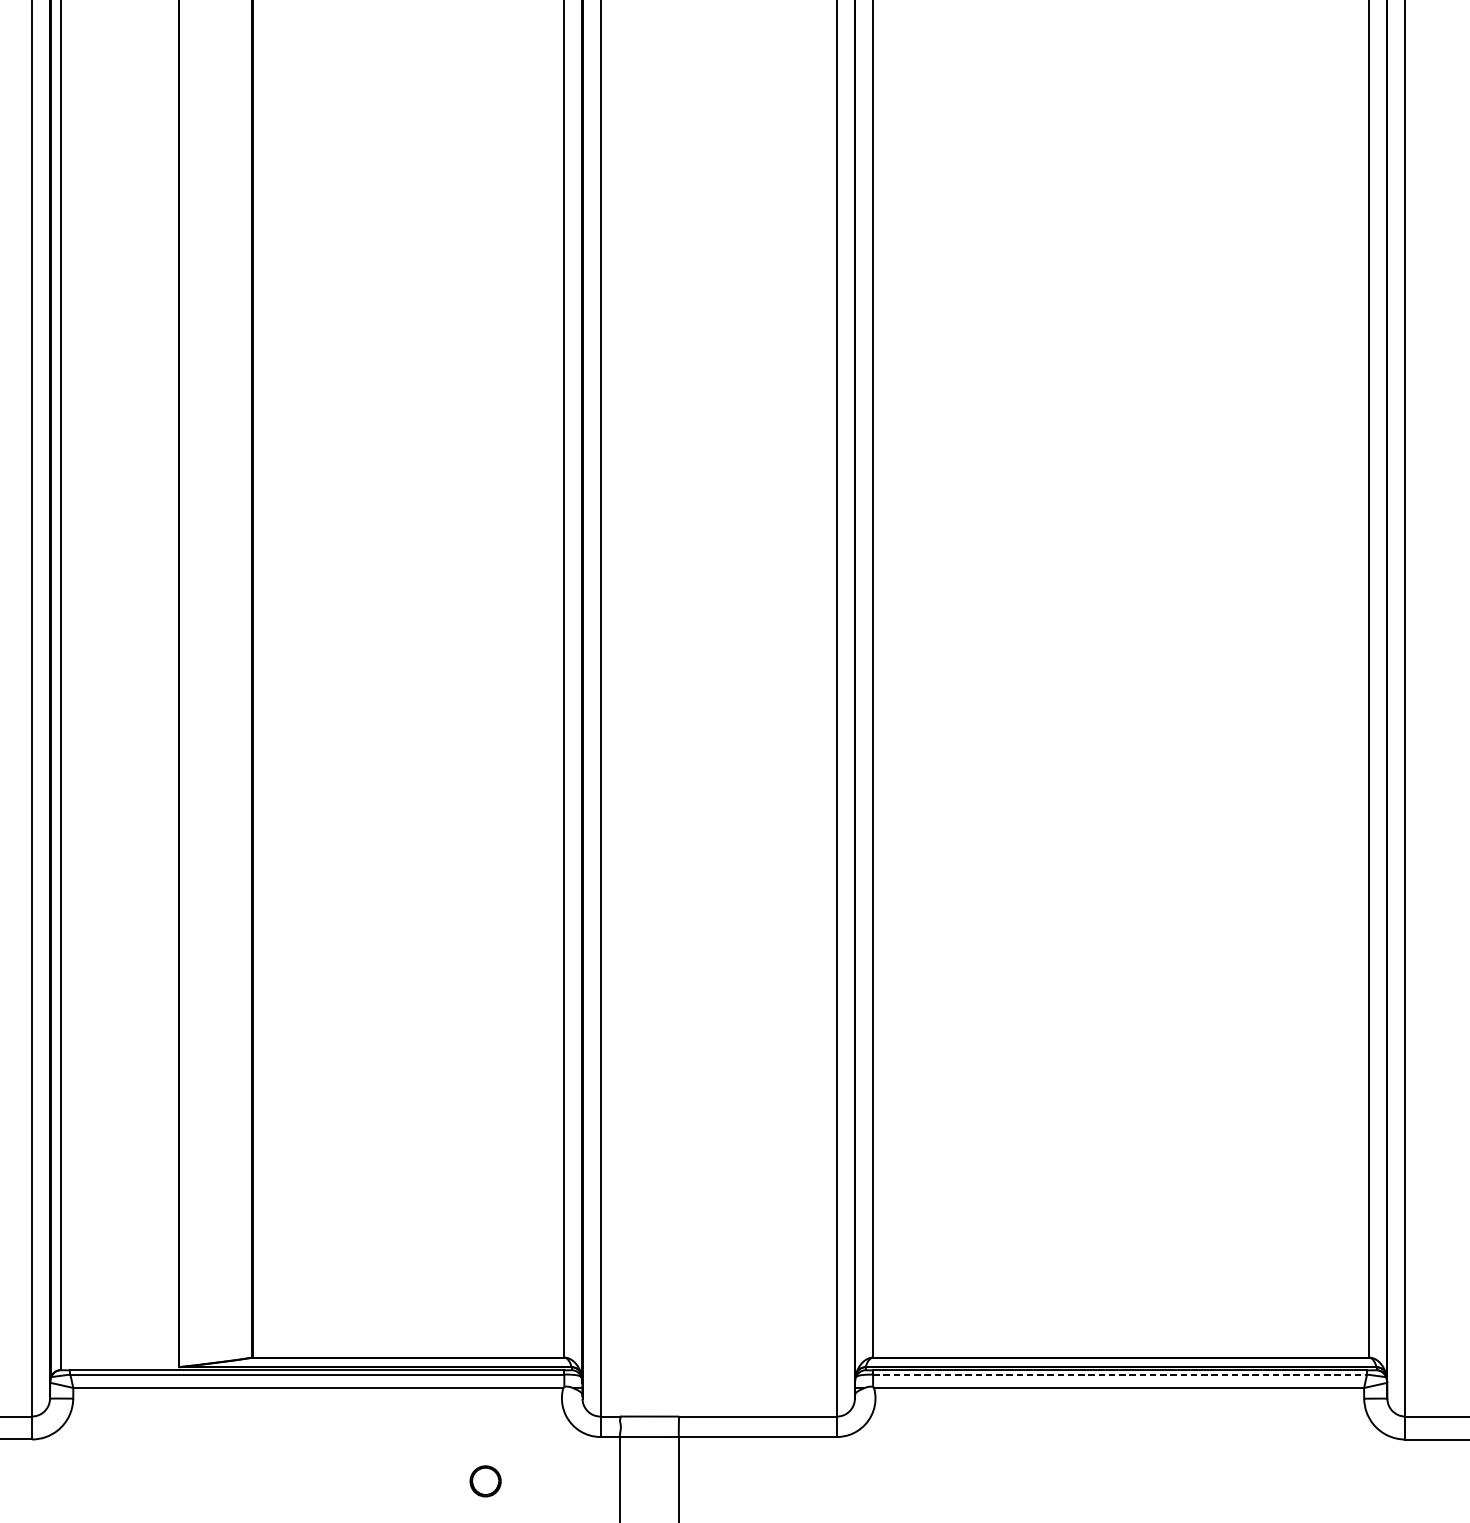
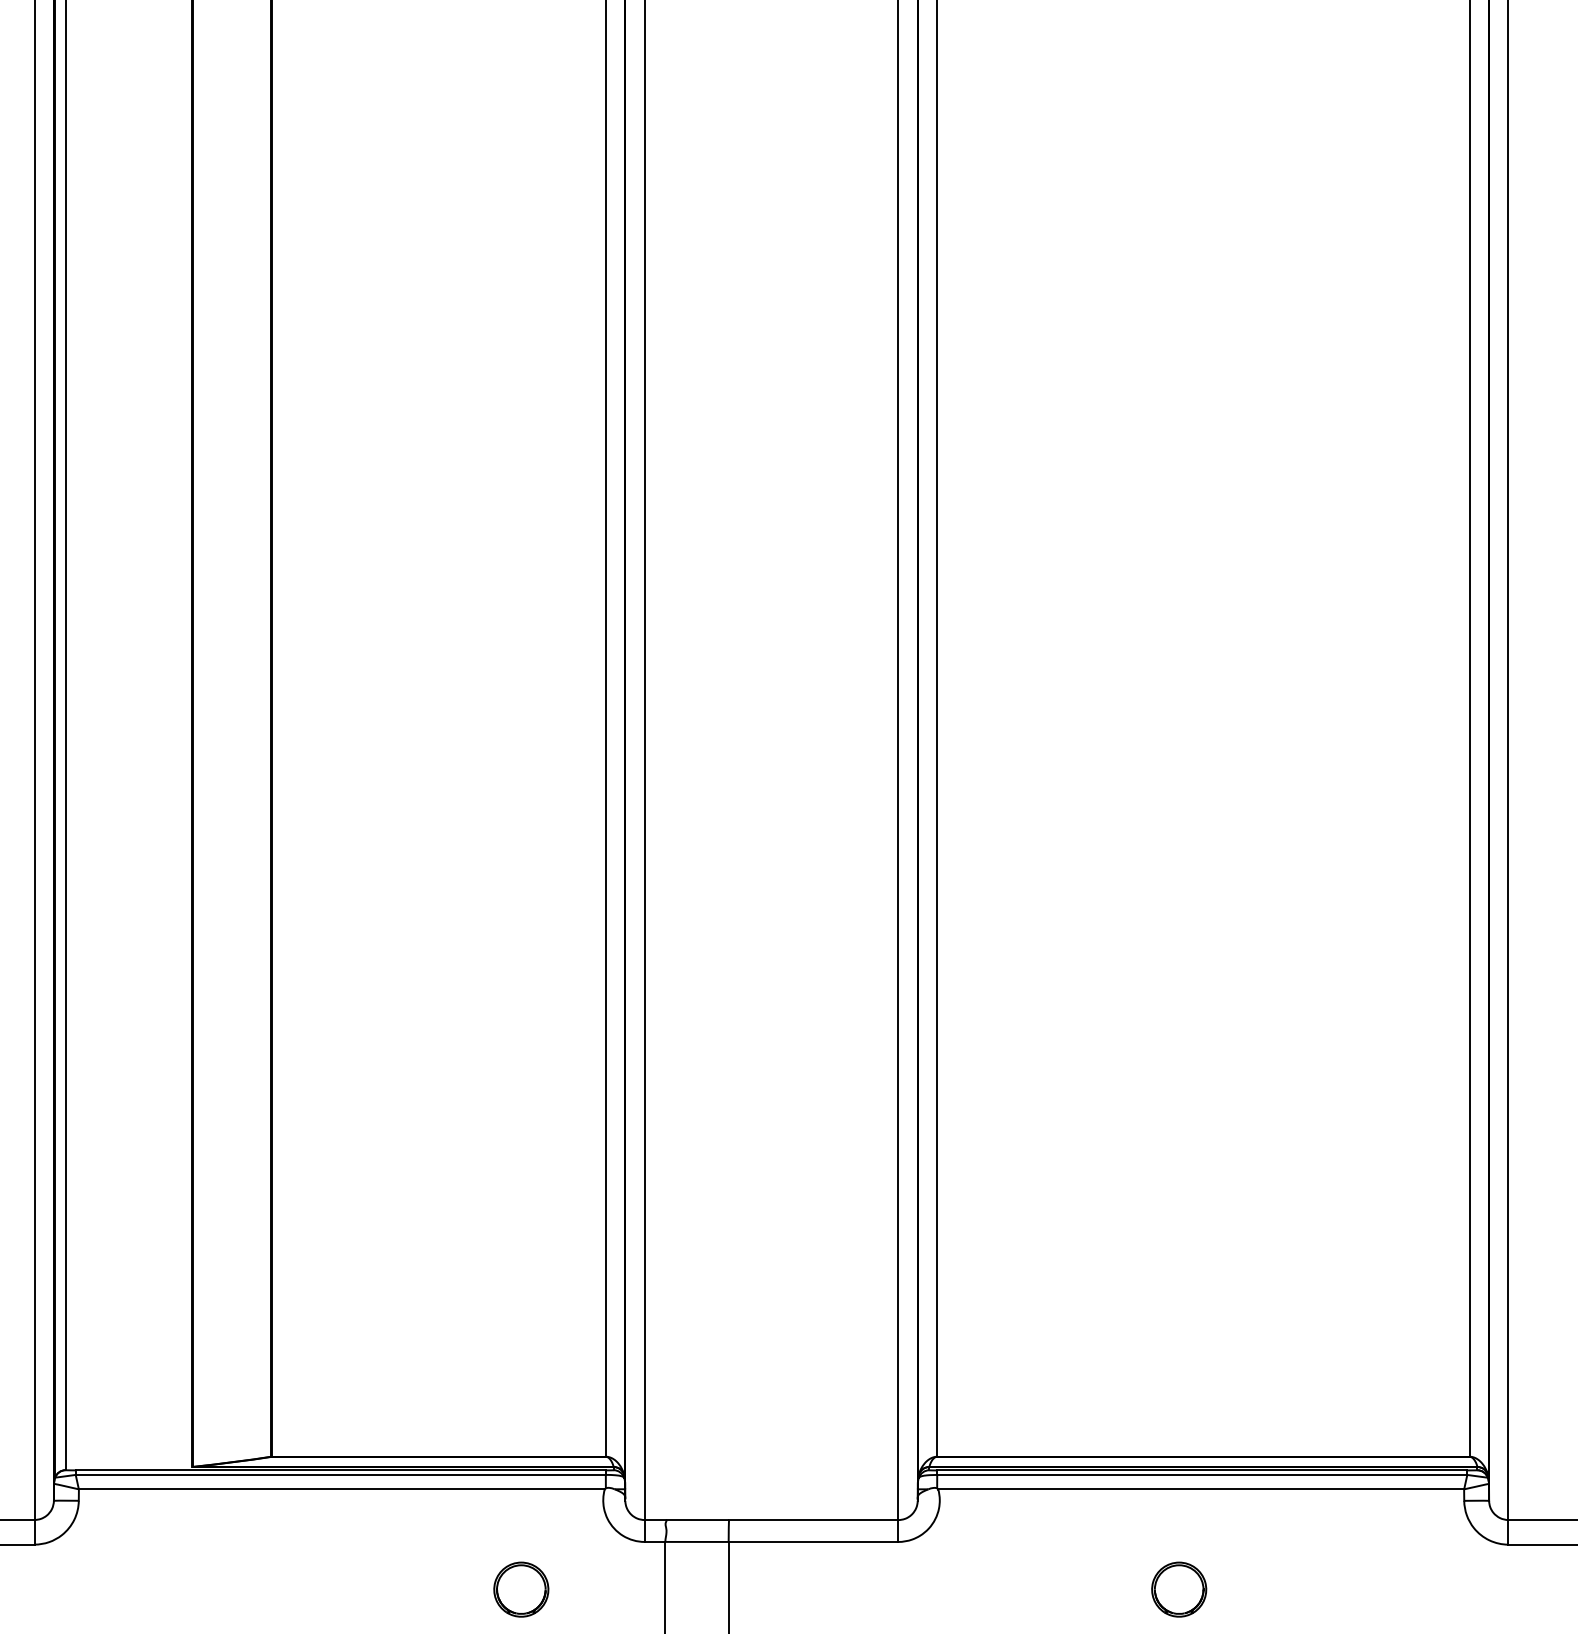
line: (1120, 1374) -> (1202, 1474), dashed -> solid
part: (485, 1481) -> (521, 1589), size x1.67
part: (1098, 1481) -> (1179, 1589), added

